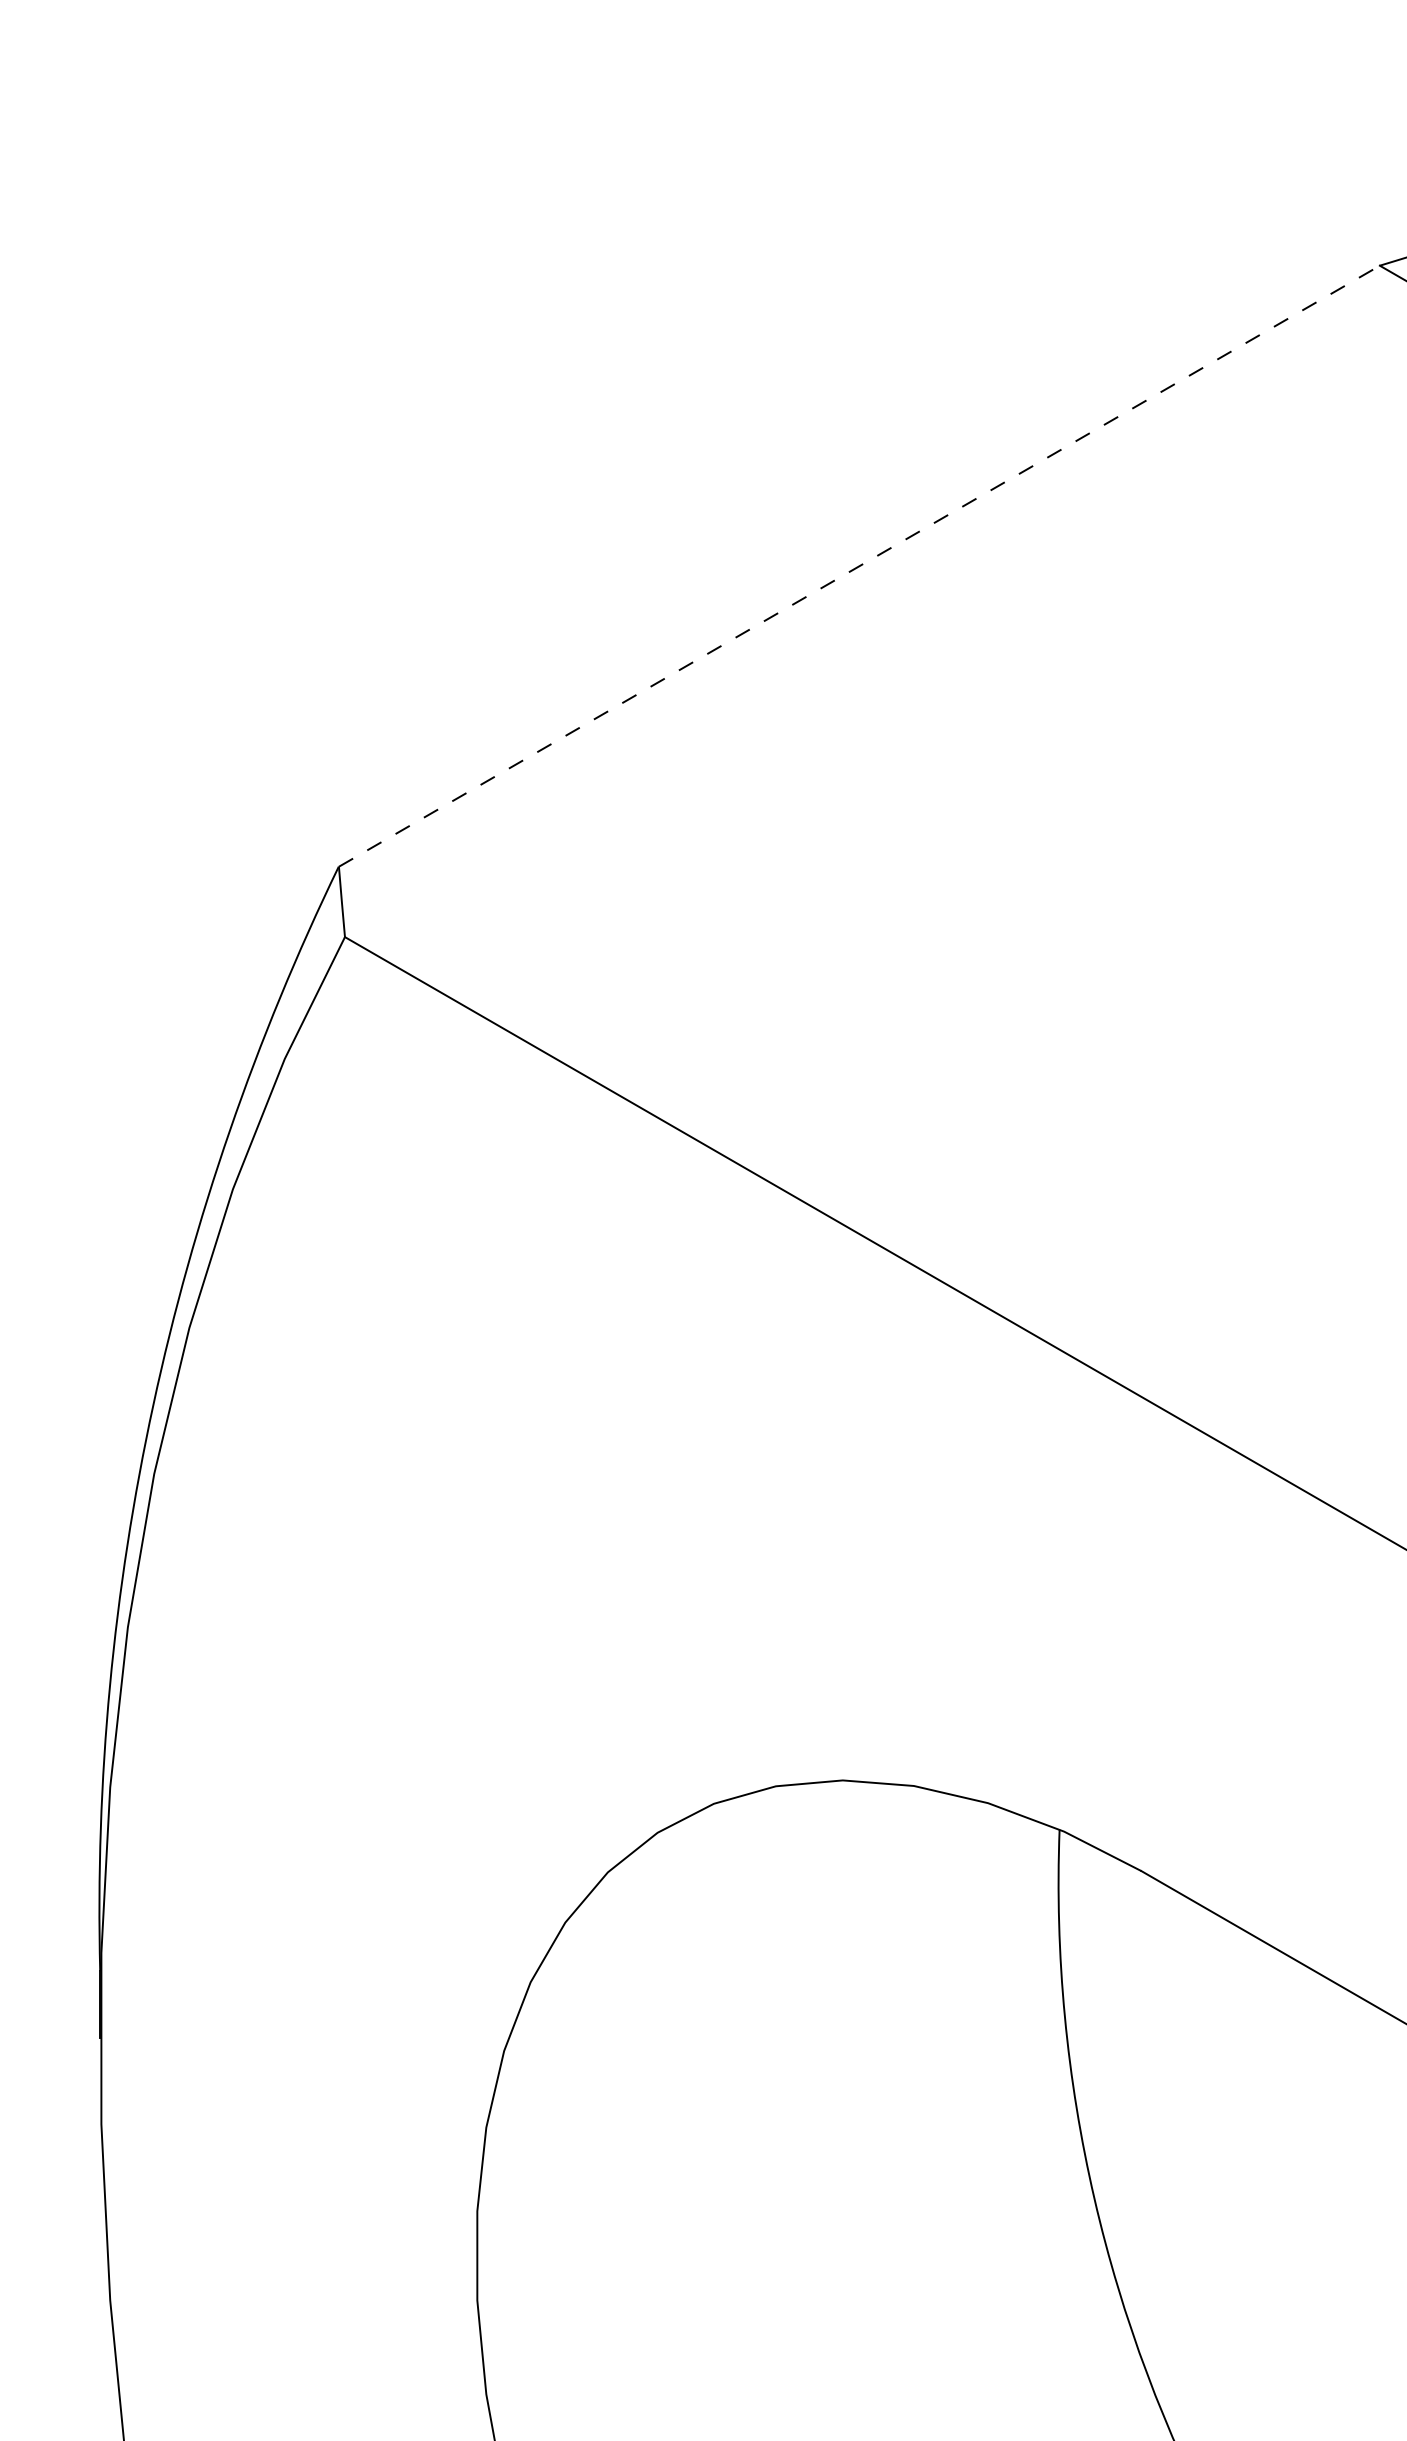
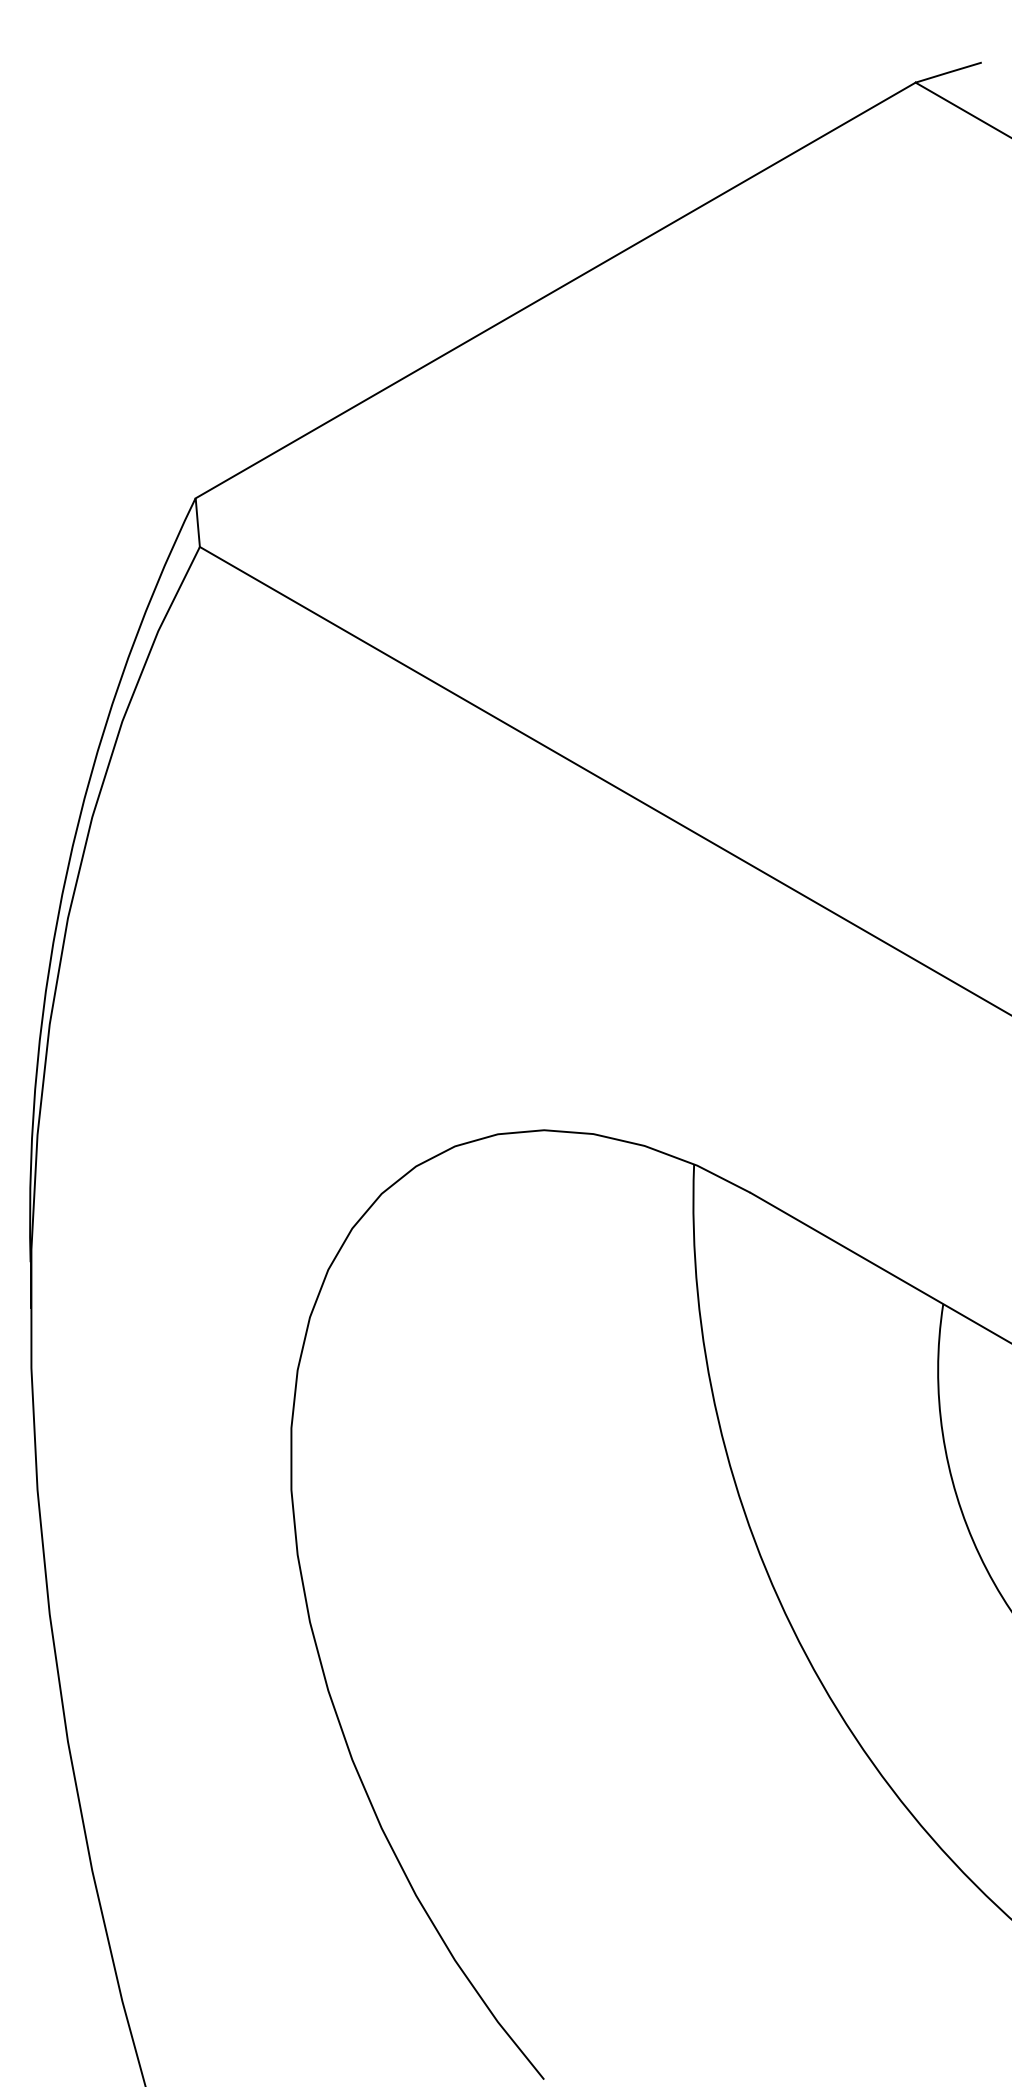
line: (859, 566) -> (555, 290), dashed -> solid

